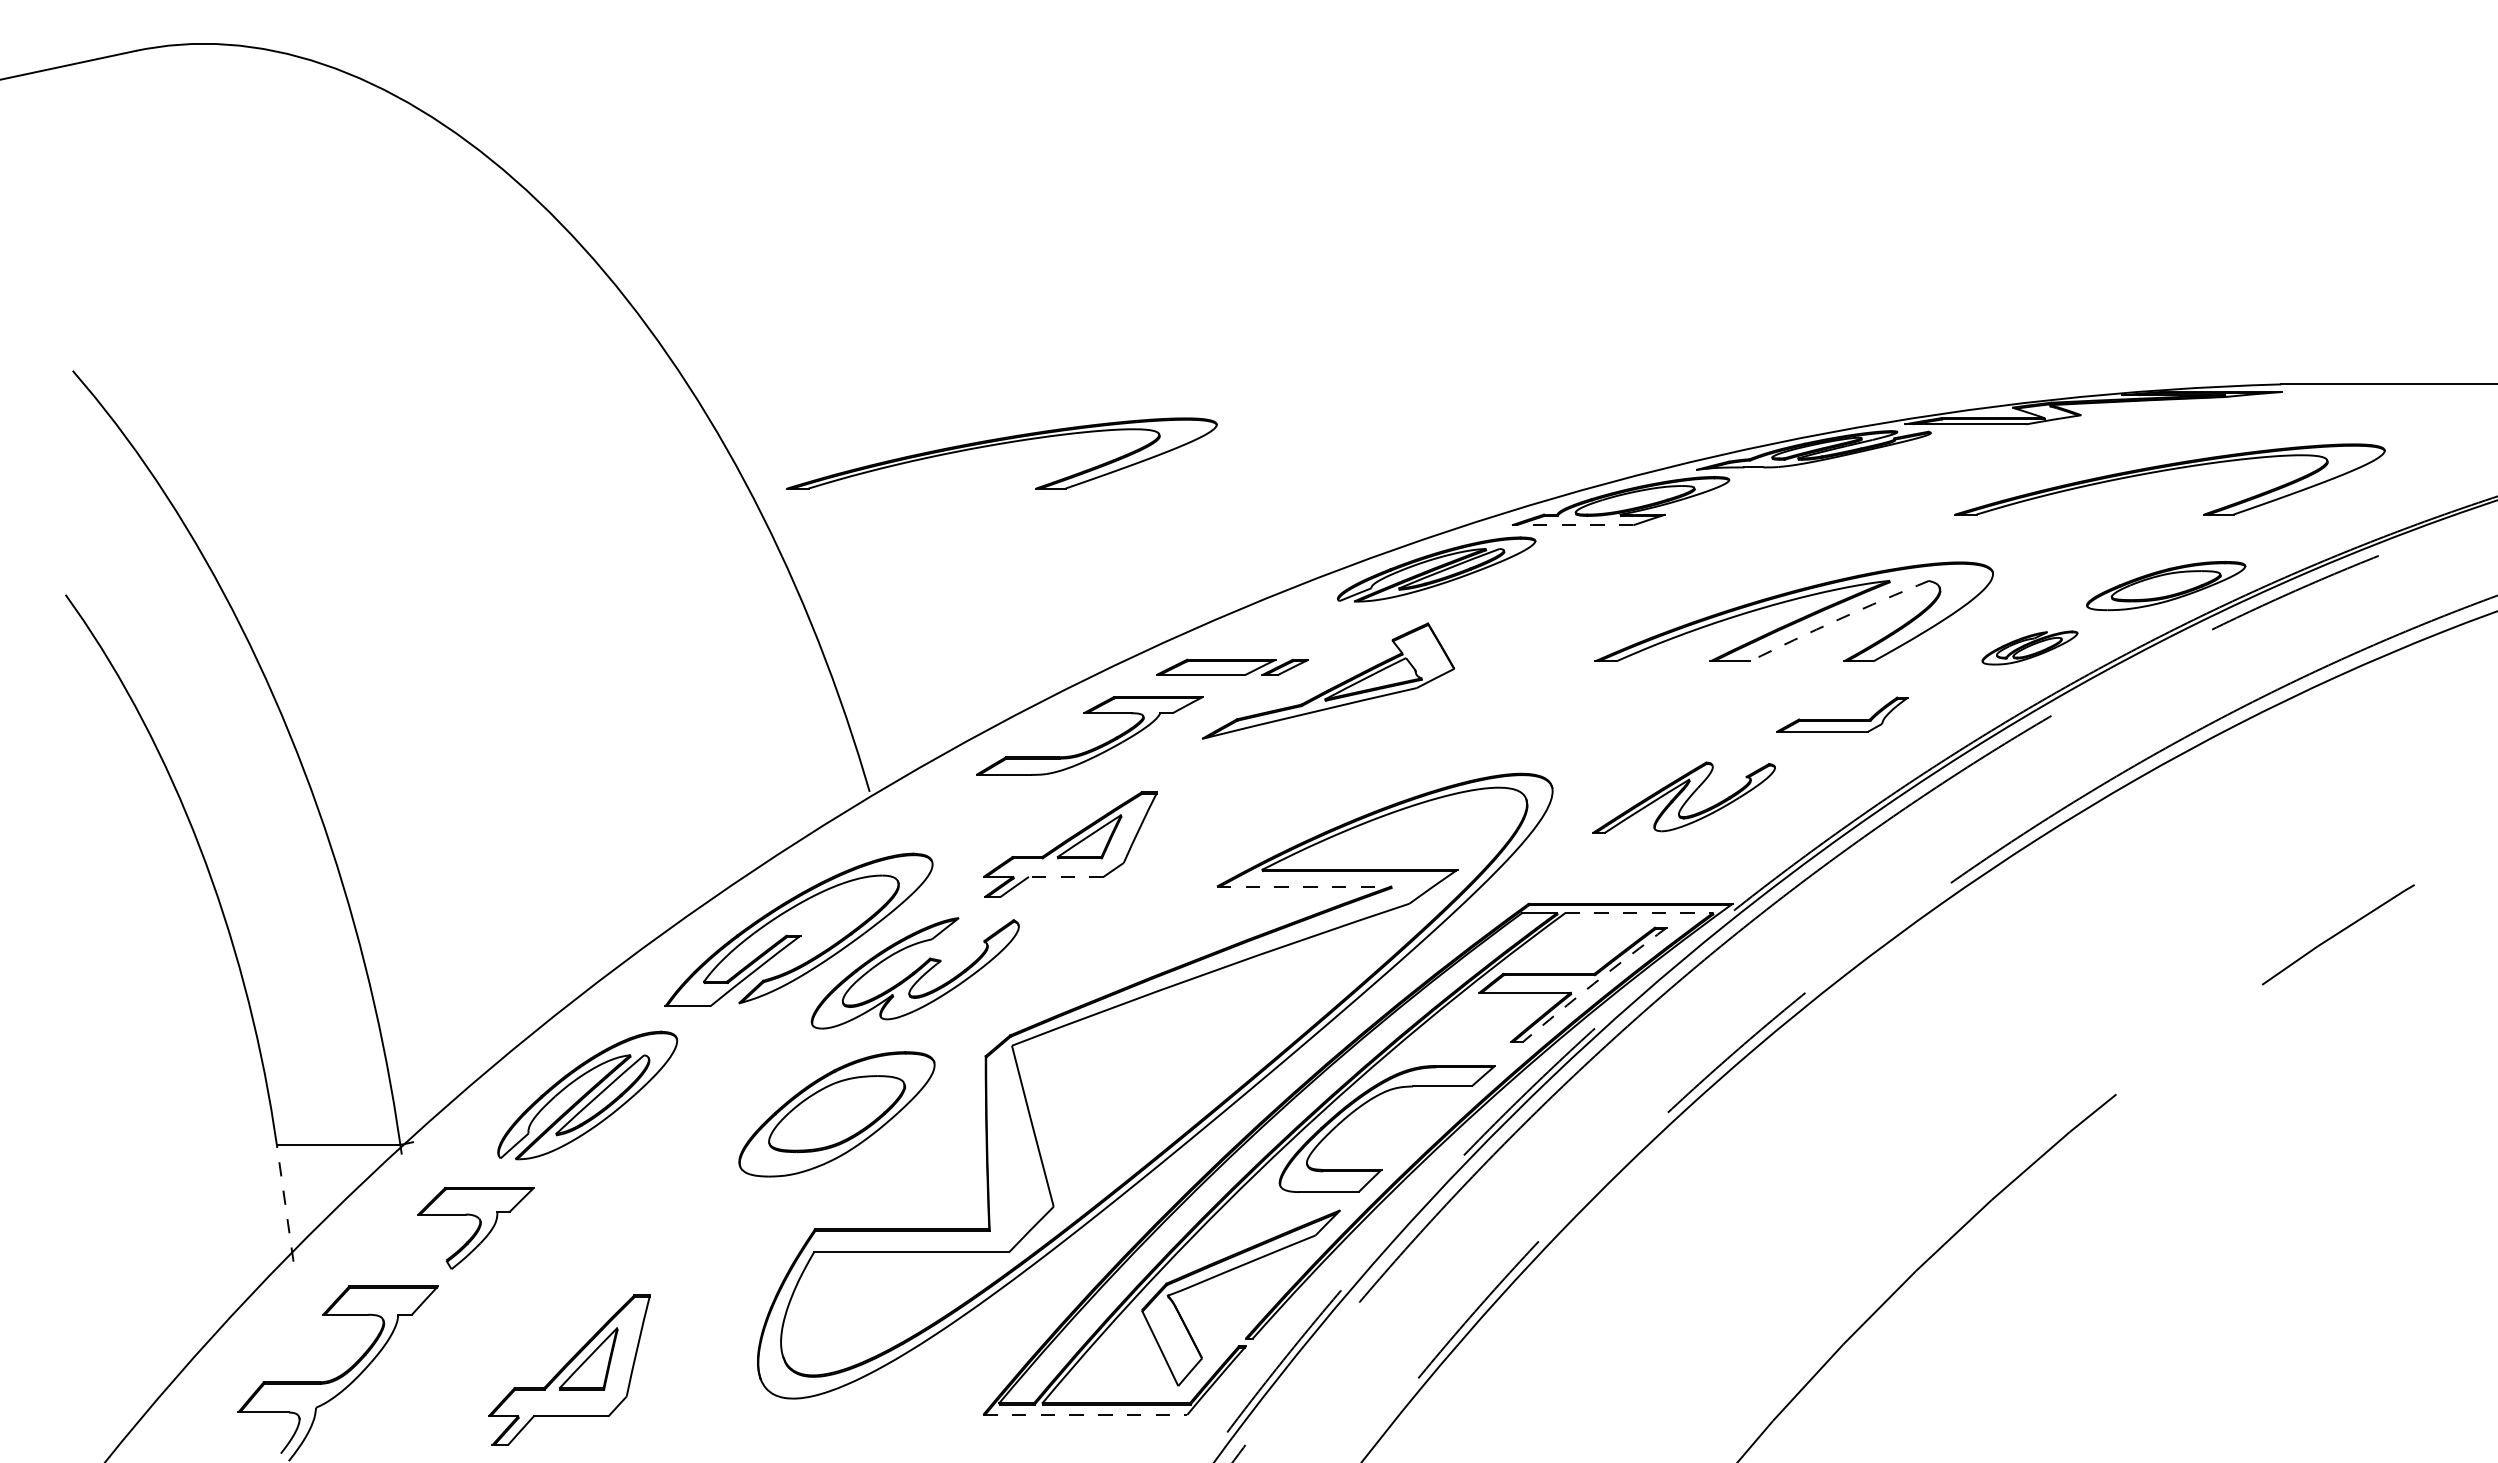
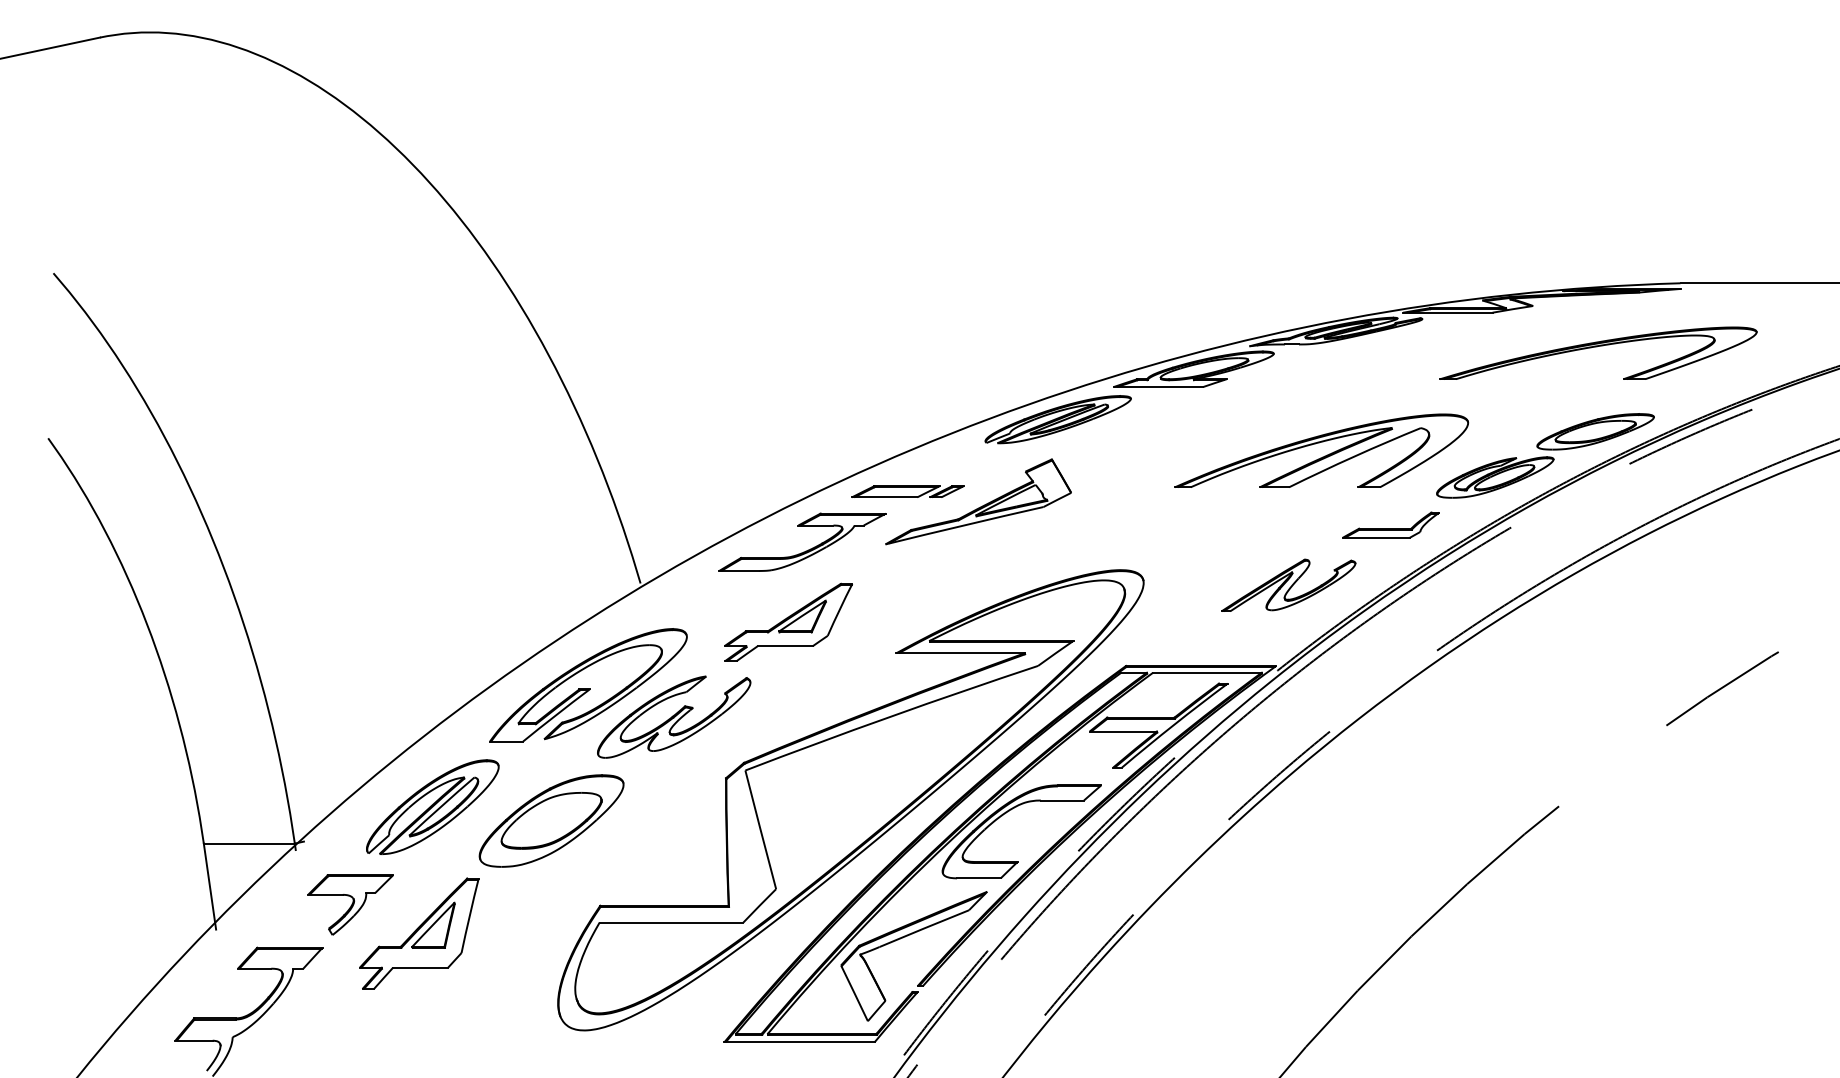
part: (997, 445) -> (734, 328), removed
line: (1572, 525) -> (1158, 387), dashed -> solid
arc: (1838, 619) -> (1354, 456), dashed -> solid
part: (2029, 647) -> (1494, 477), size x1.67
part: (1842, 714) -> (1391, 525), moved
part: (1683, 797) -> (1287, 585), moved
line: (1065, 876) -> (784, 645), dashed -> solid
line: (1304, 886) -> (960, 653), dashed -> solid
line: (1639, 913) -> (1207, 673), dashed -> solid
arc: (1594, 983) -> (1174, 724), dashed -> solid
part: (836, 1114) -> (551, 821), moved
line: (285, 1203) -> (210, 886), dashed -> solid
part: (569, 1369) -> (419, 933), moved
line: (1085, 1414) -> (799, 1042), dashed -> solid

